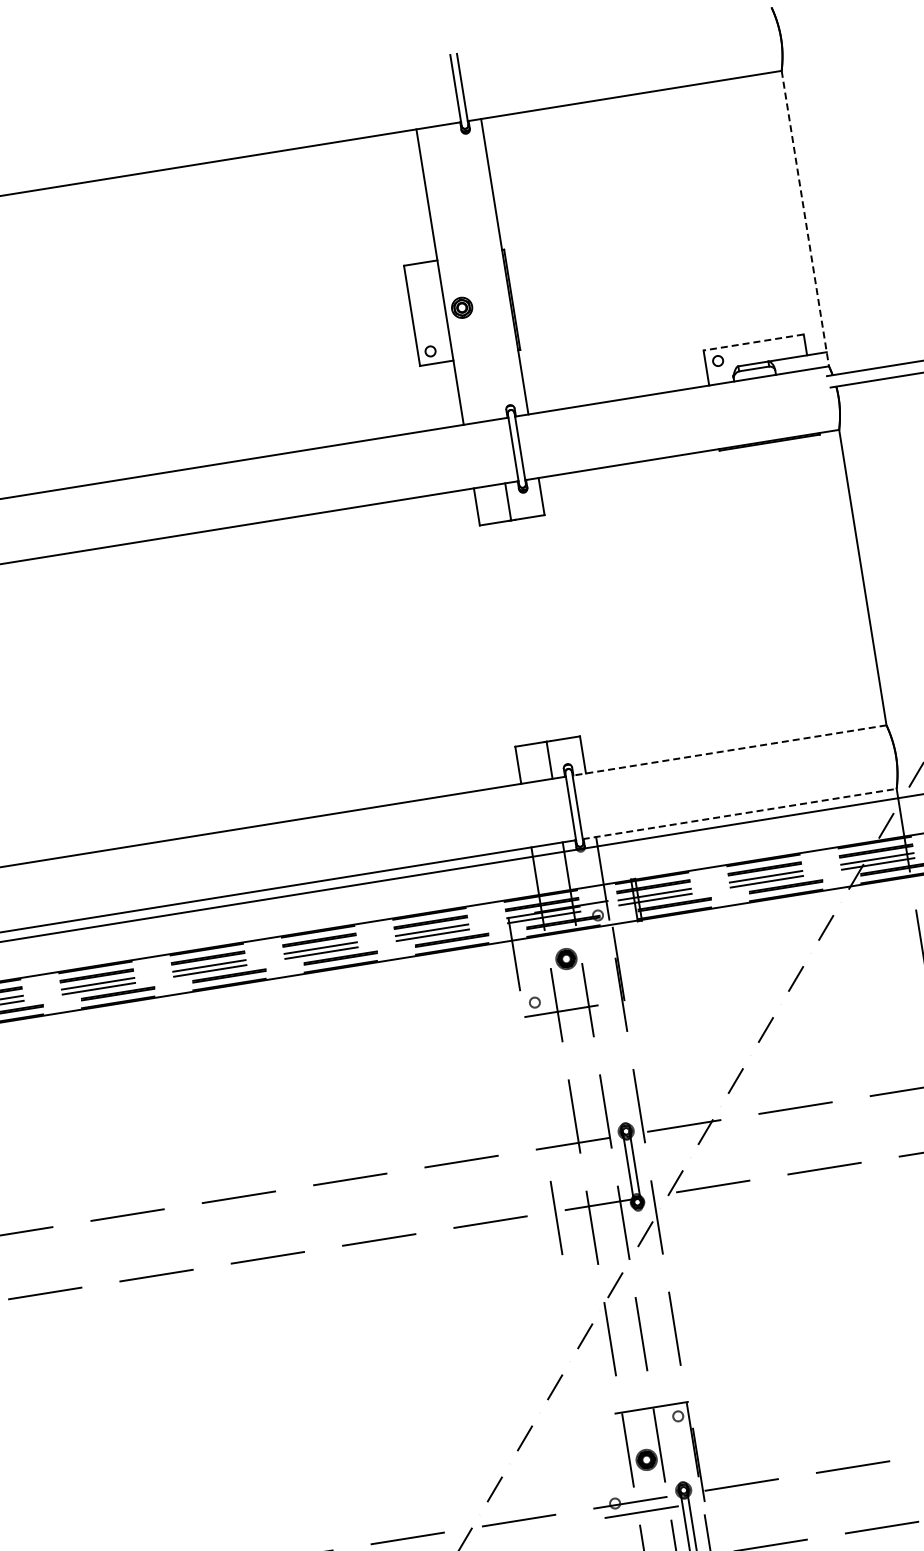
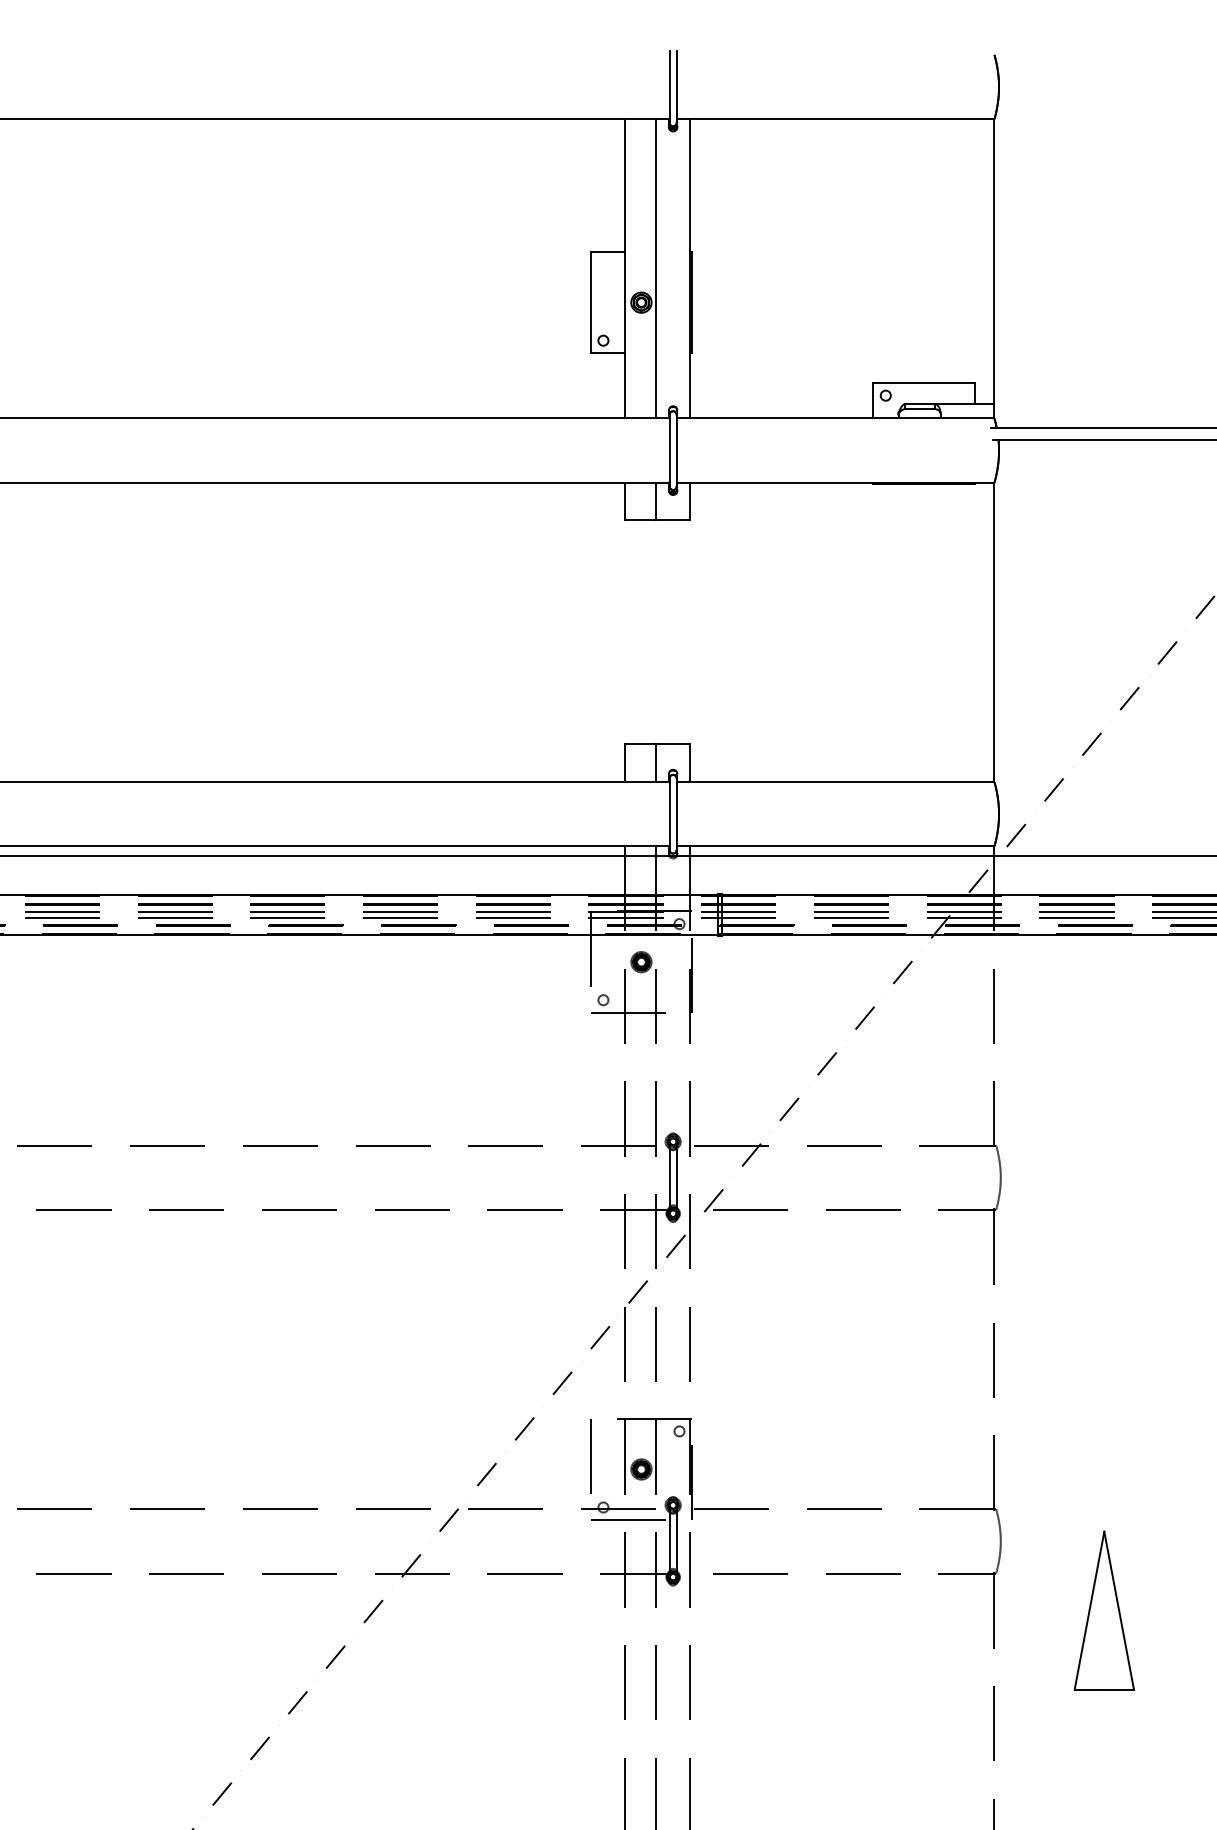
line: (805, 218) -> (994, 268), dashed -> solid
line: (471, 271) -> (656, 268), added
line: (753, 342) -> (923, 382), dashed -> solid
line: (729, 750) -> (835, 782), dashed -> solid
line: (739, 814) -> (835, 846), dashed -> solid
line: (556, 1218) -> (590, 1456), moved

